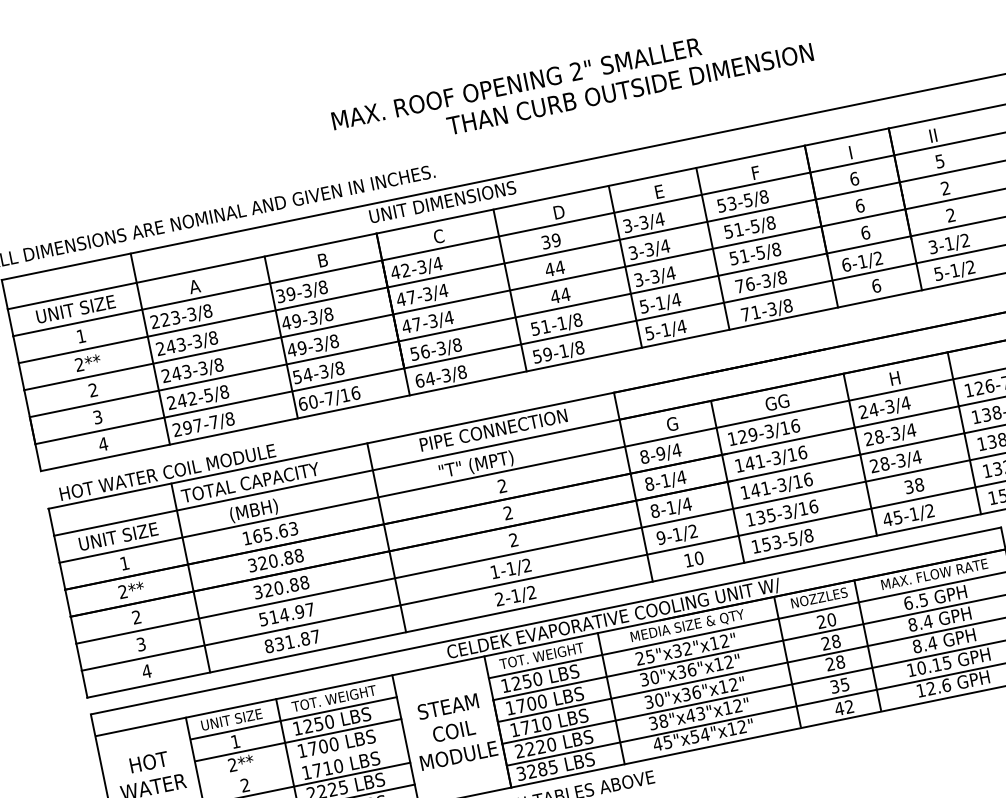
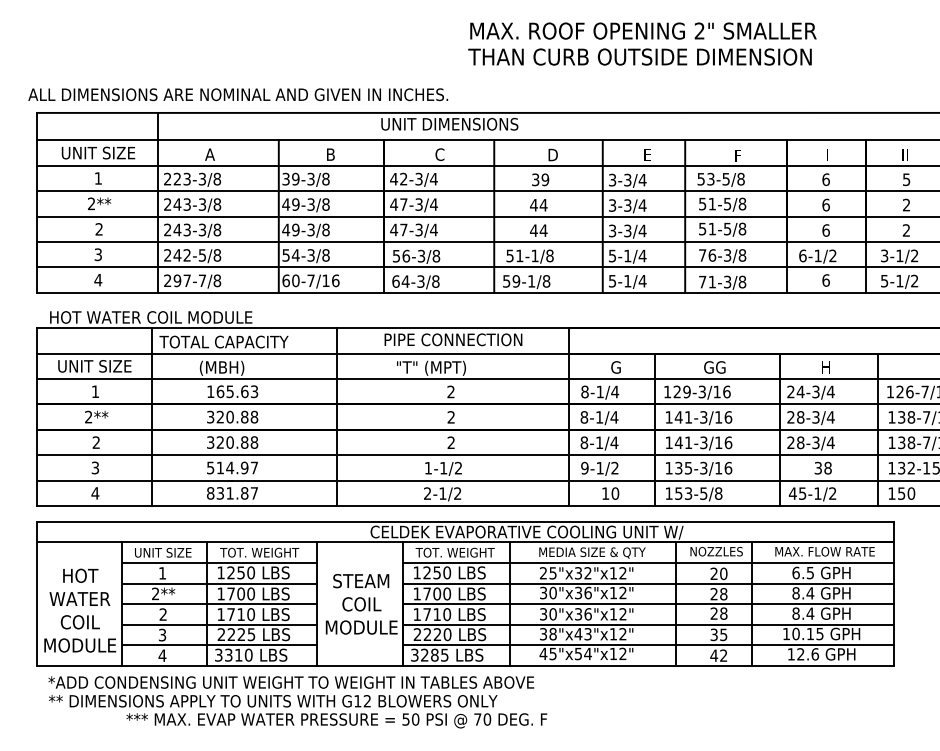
text: (516, 83) -> (643, 30), moved
text: (660, 453) -> (599, 391), 8-9/4 -> 8-1/4
line: (302, 762) -> (219, 604), added

